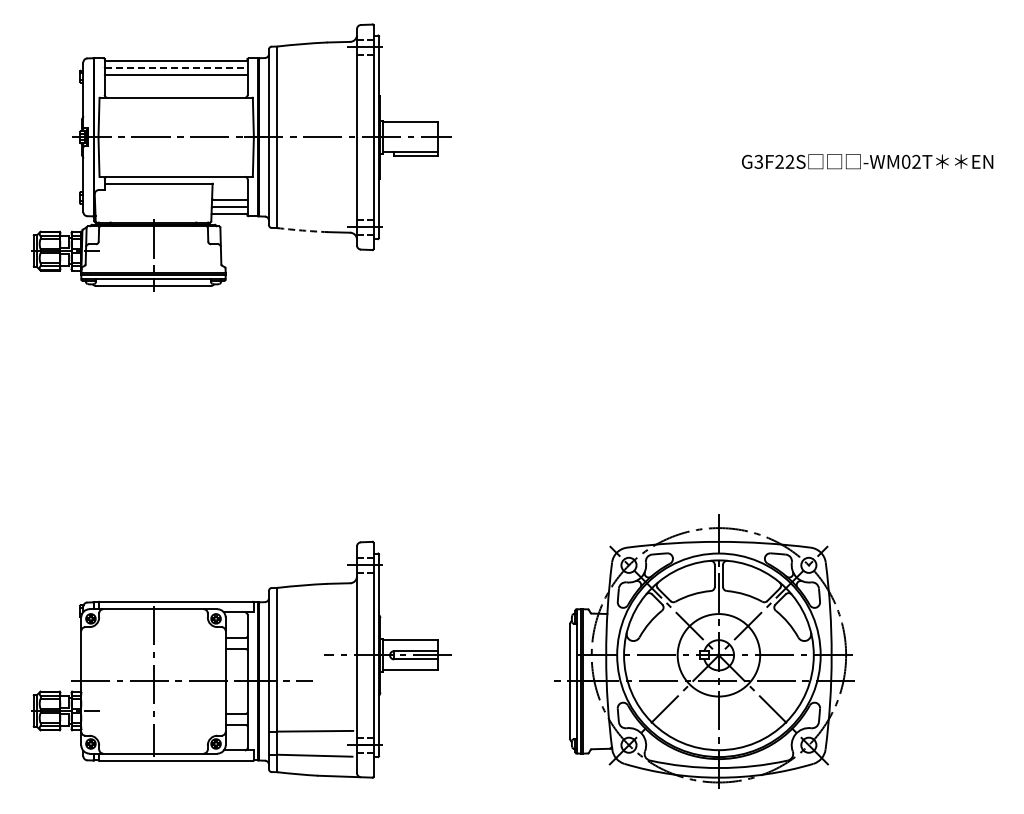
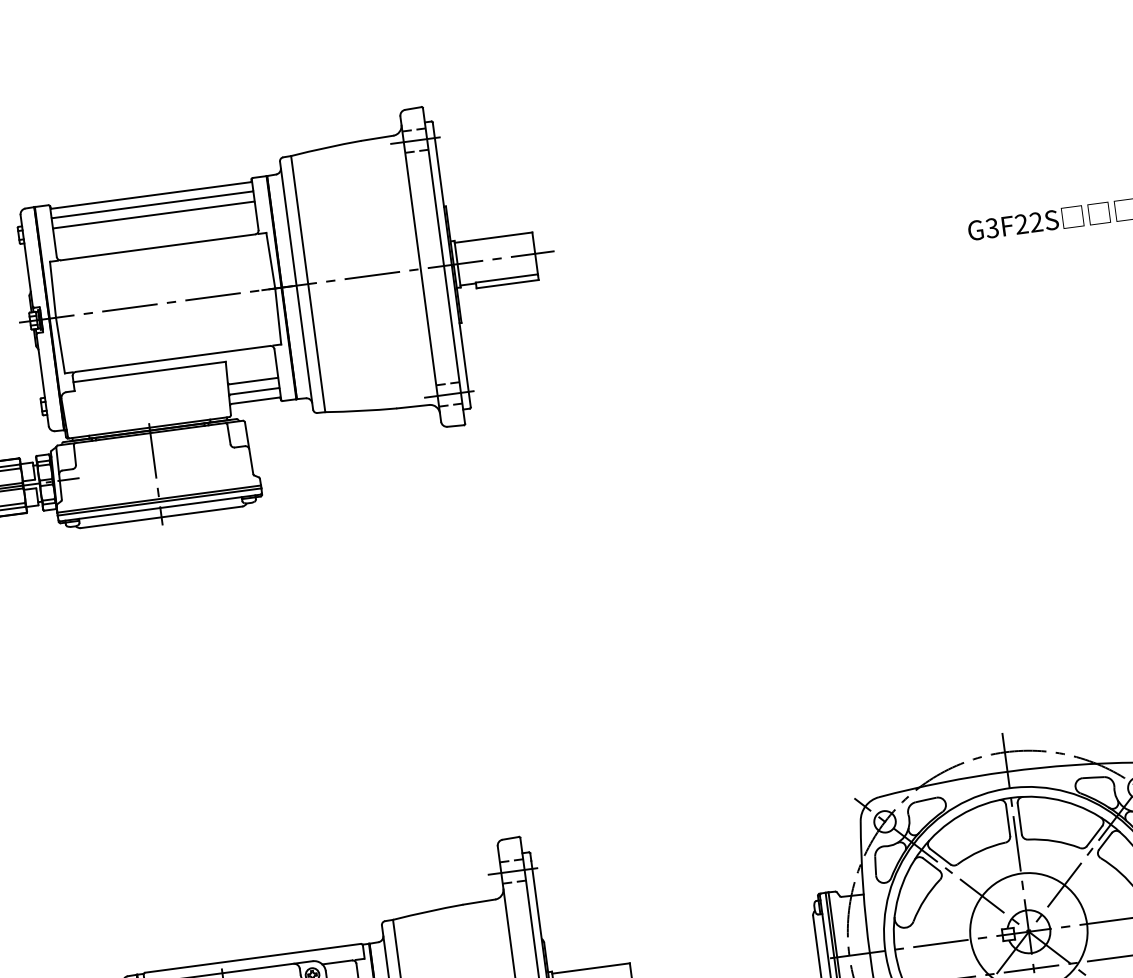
line: (176, 67) -> (152, 204), dashed -> solid
arc: (302, 230) -> (361, 410), dashed -> solid

